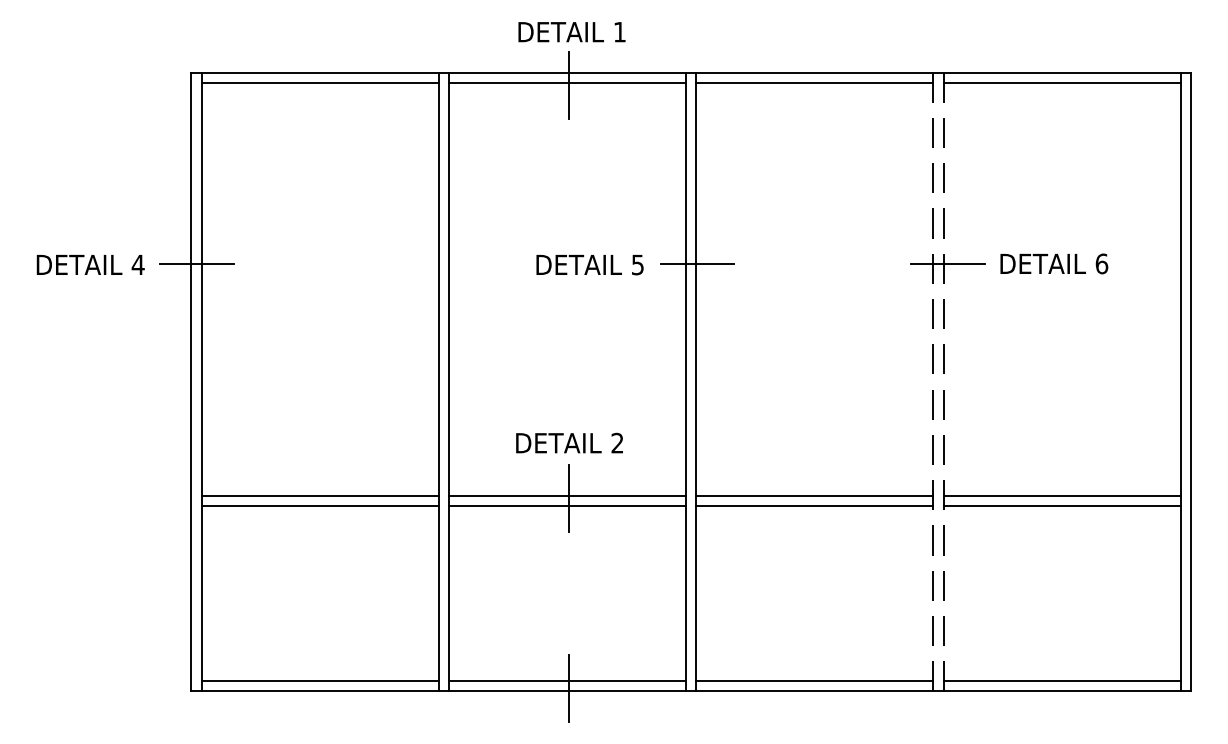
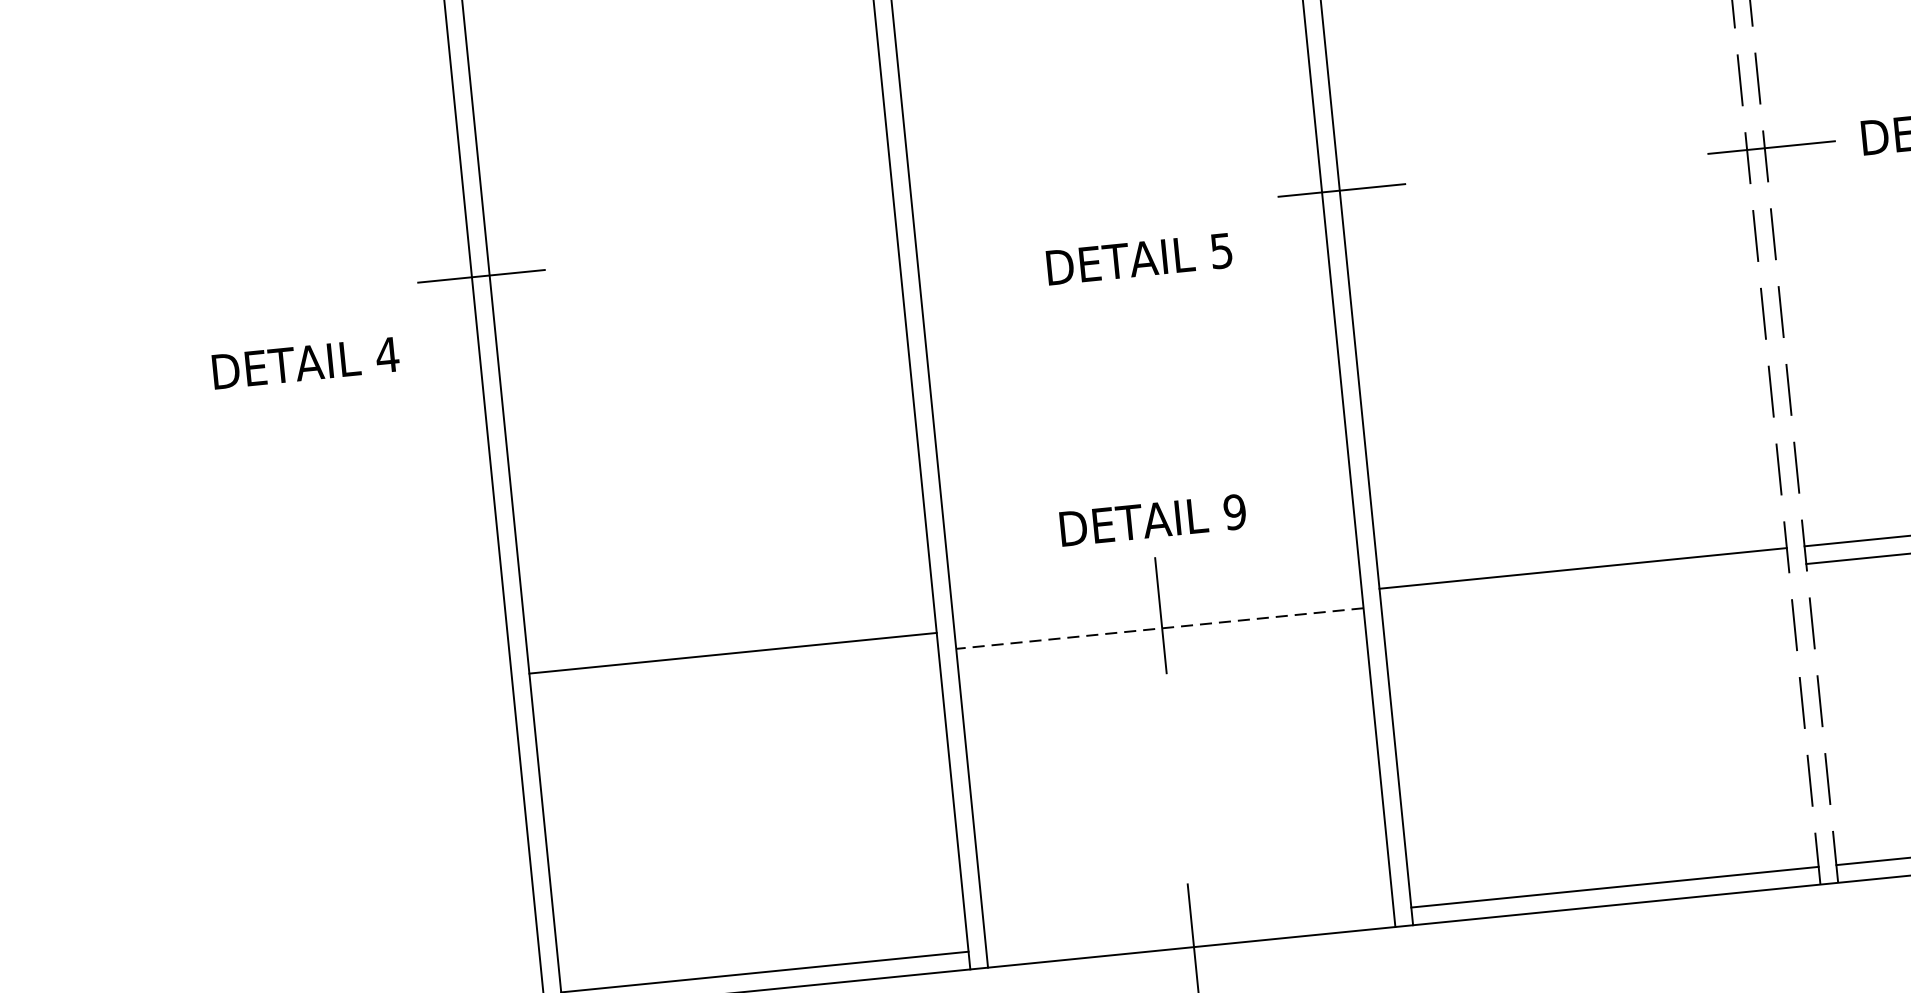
text: (90, 264) -> (305, 362), moved
text: (589, 265) -> (1138, 260), moved
text: (617, 443) -> (1234, 512), 2 -> 9
line: (567, 495) -> (1157, 610), removed
line: (319, 505) -> (733, 670), removed
line: (567, 505) -> (1159, 627), solid -> dashed
line: (814, 505) -> (1584, 585), removed
line: (567, 681) -> (1189, 930), removed

